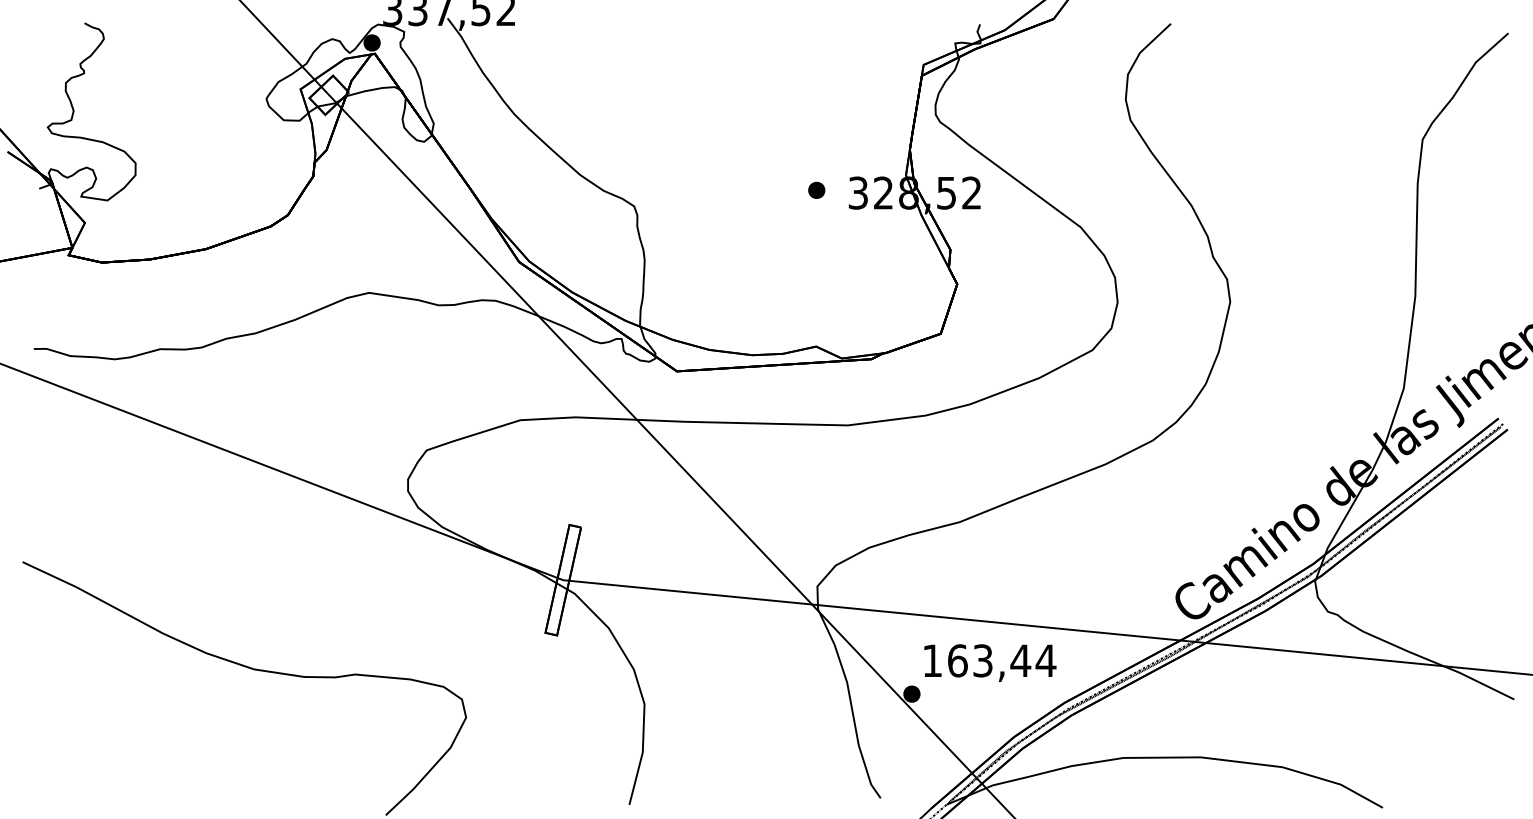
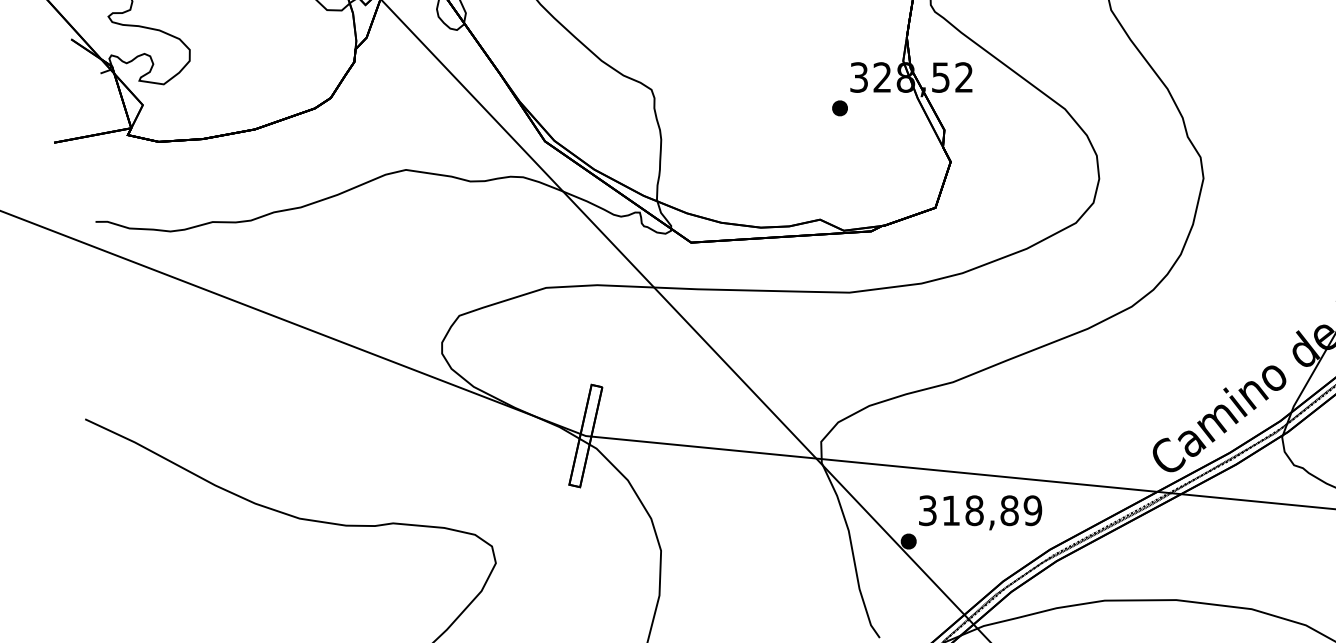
part: (816, 189) -> (839, 107), moved
text: (989, 660) -> (980, 510), 163,44 -> 318,89

